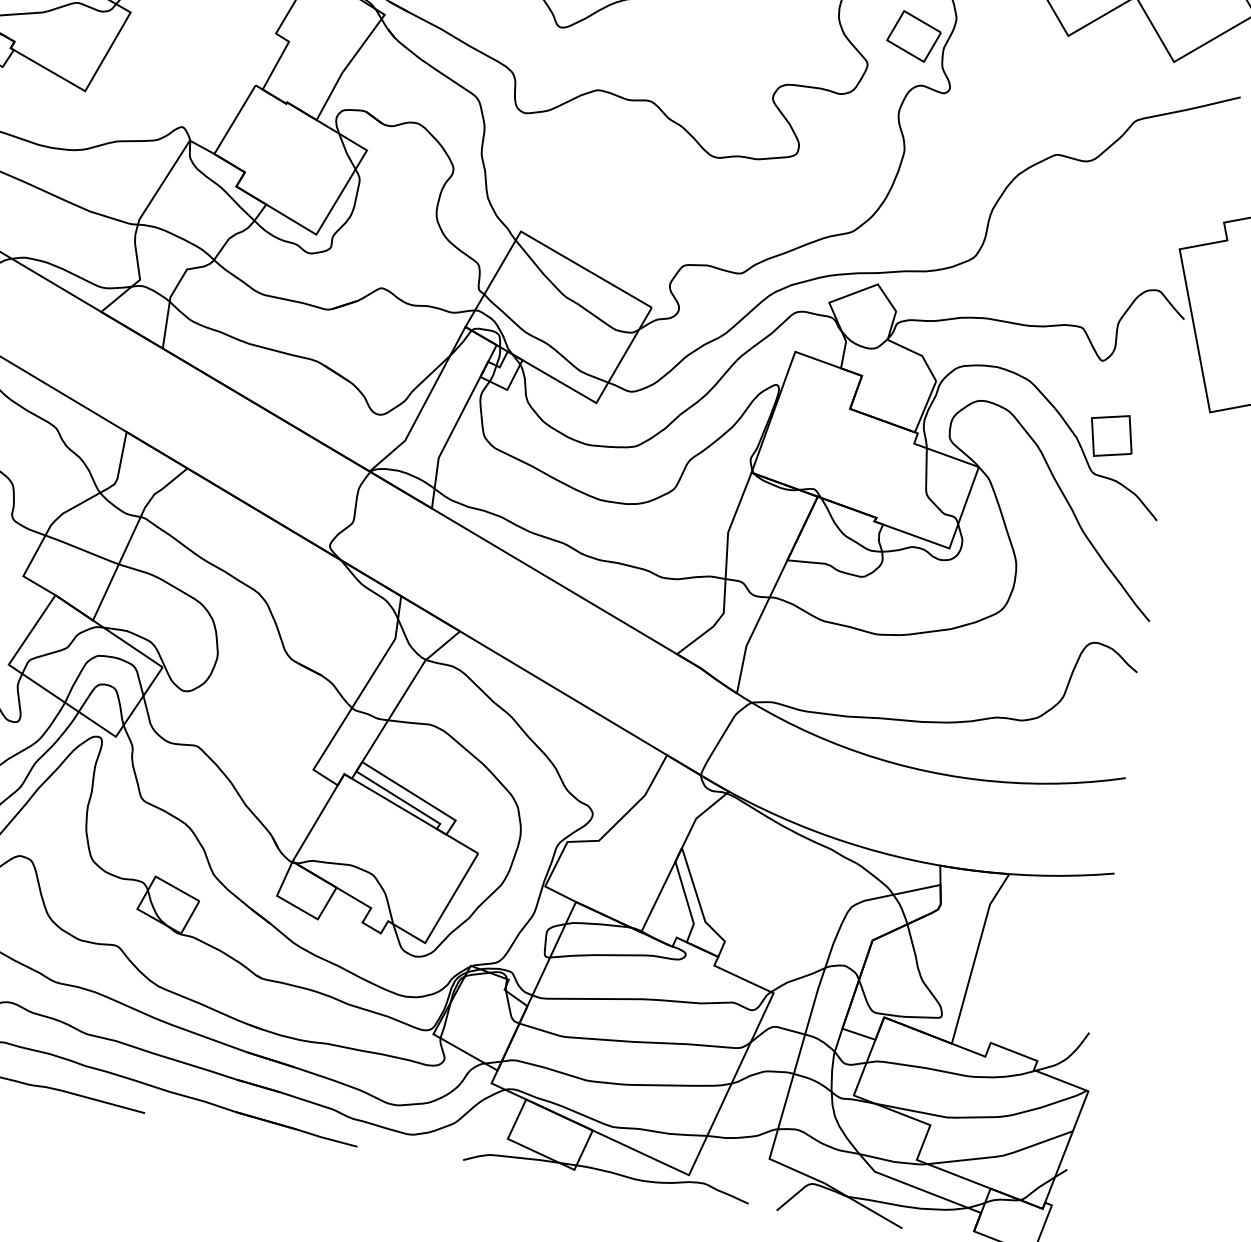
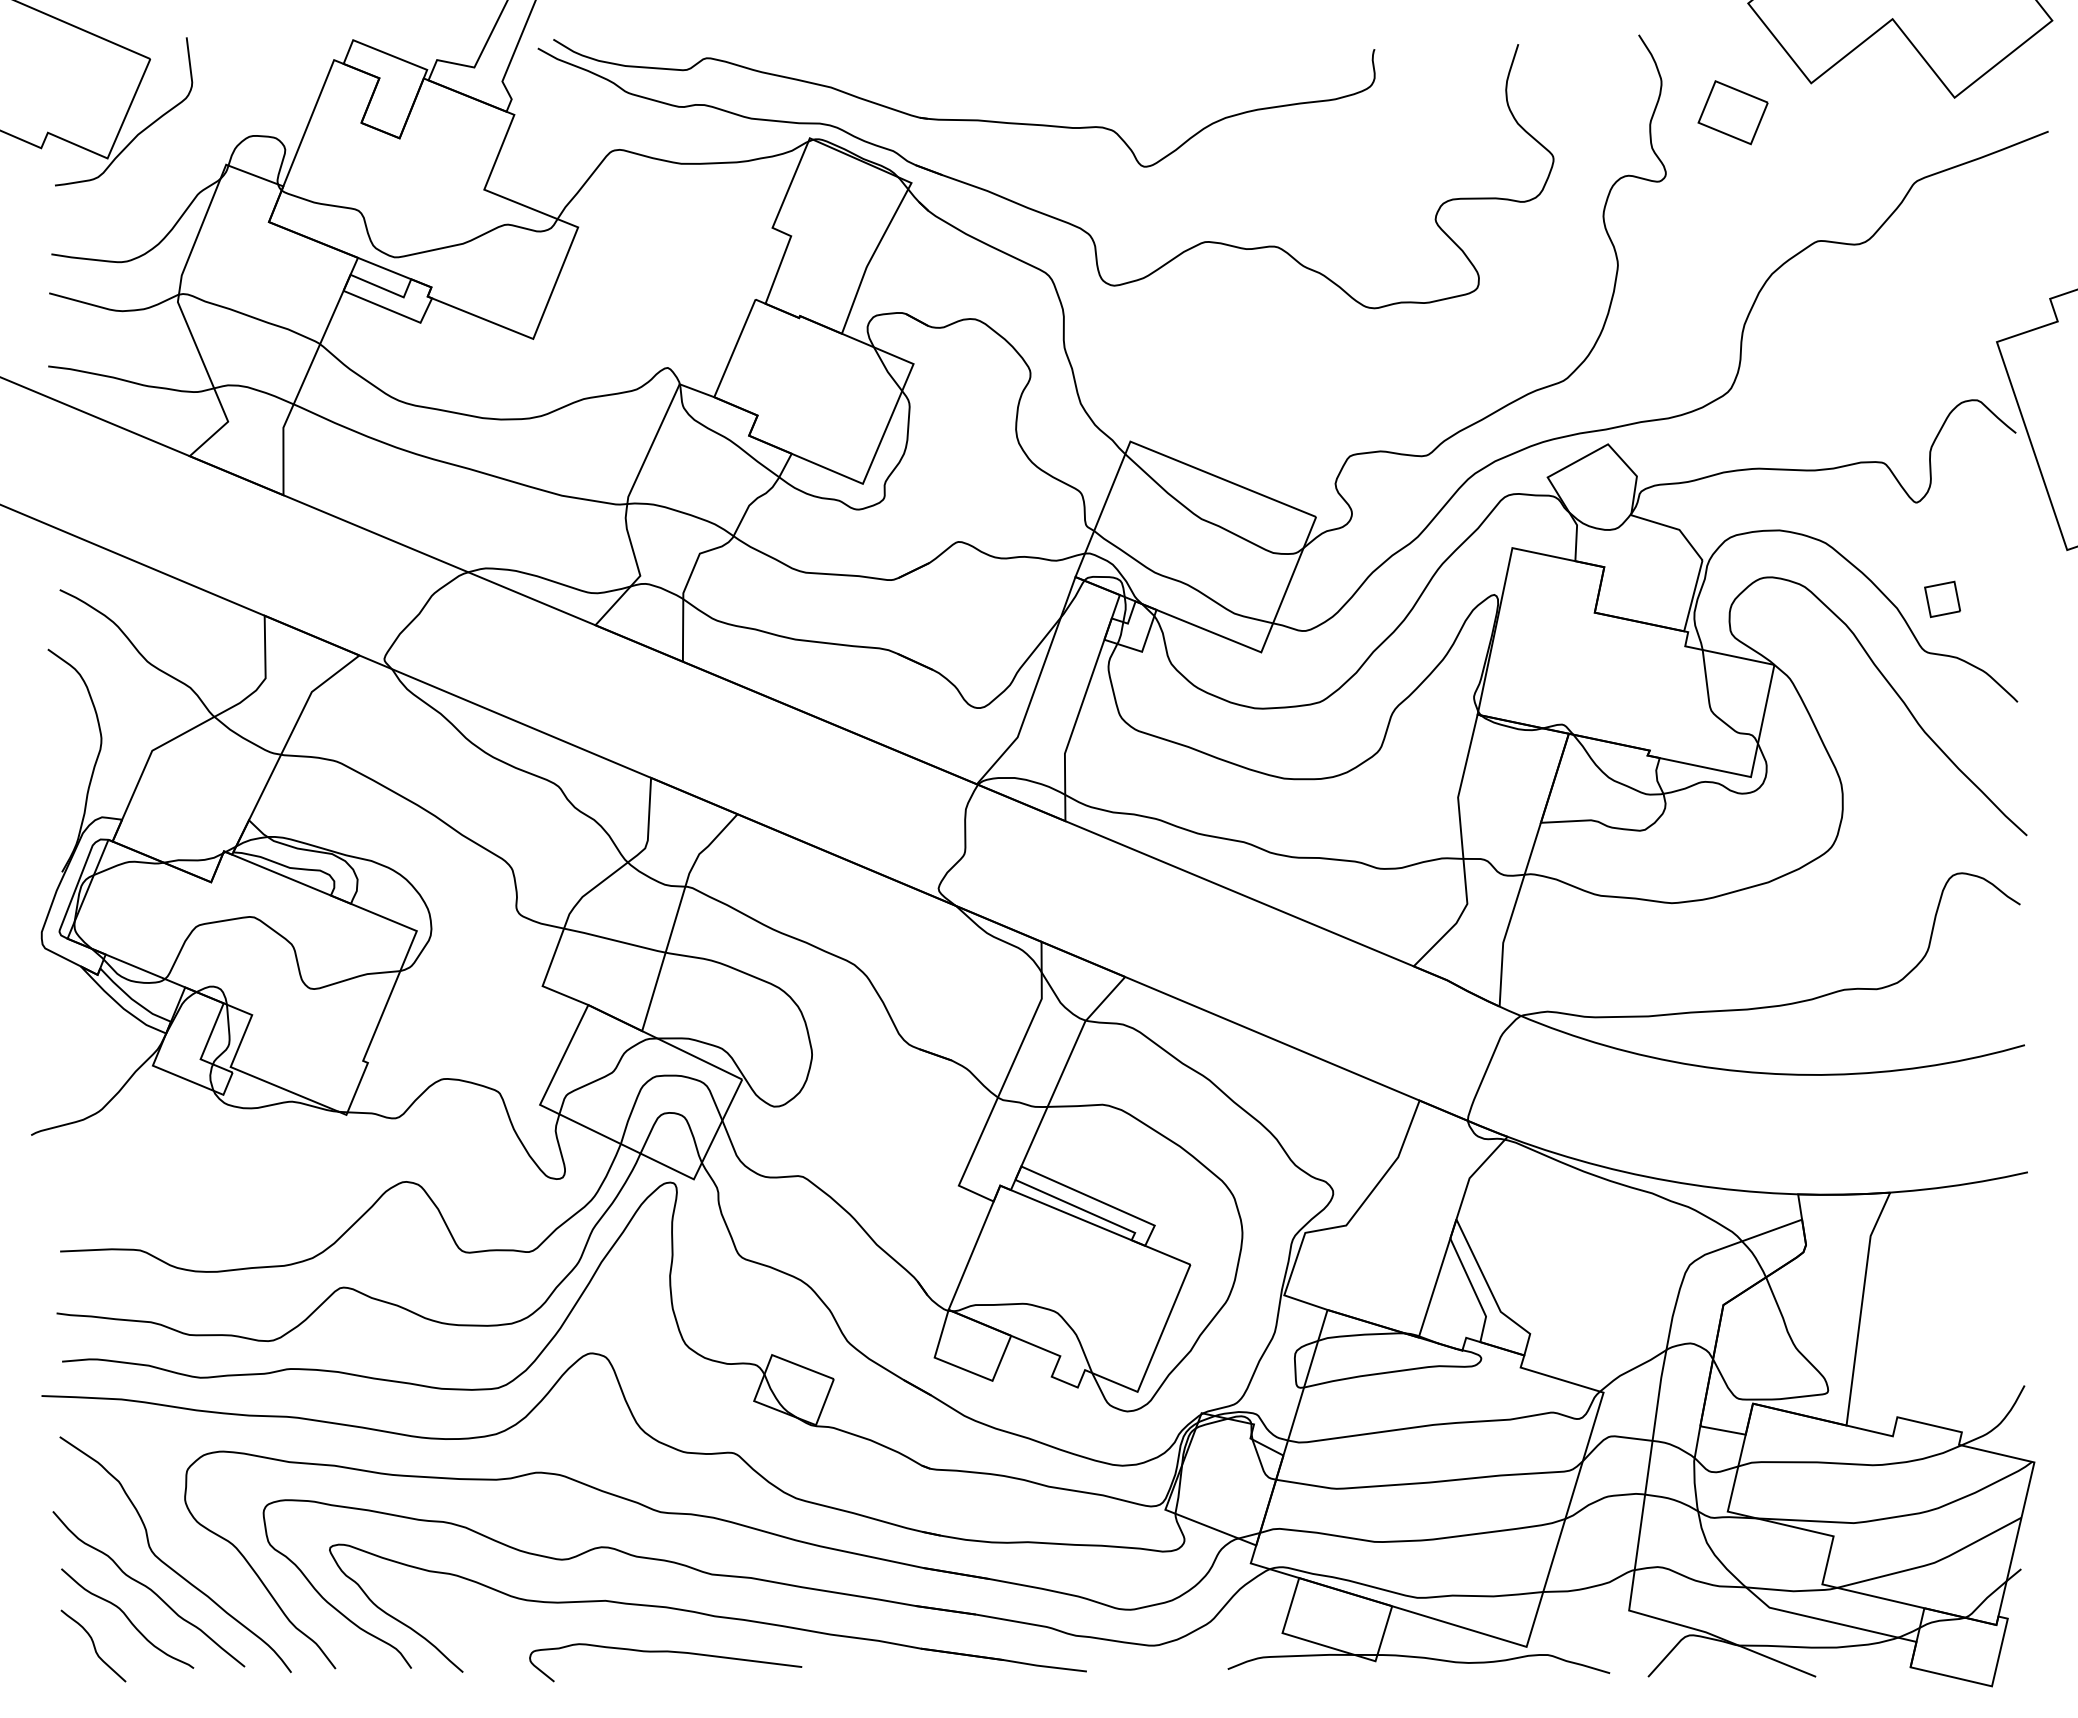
part: (913, 36) -> (1732, 112), moved
part: (1111, 436) -> (1942, 599), size x0.6

